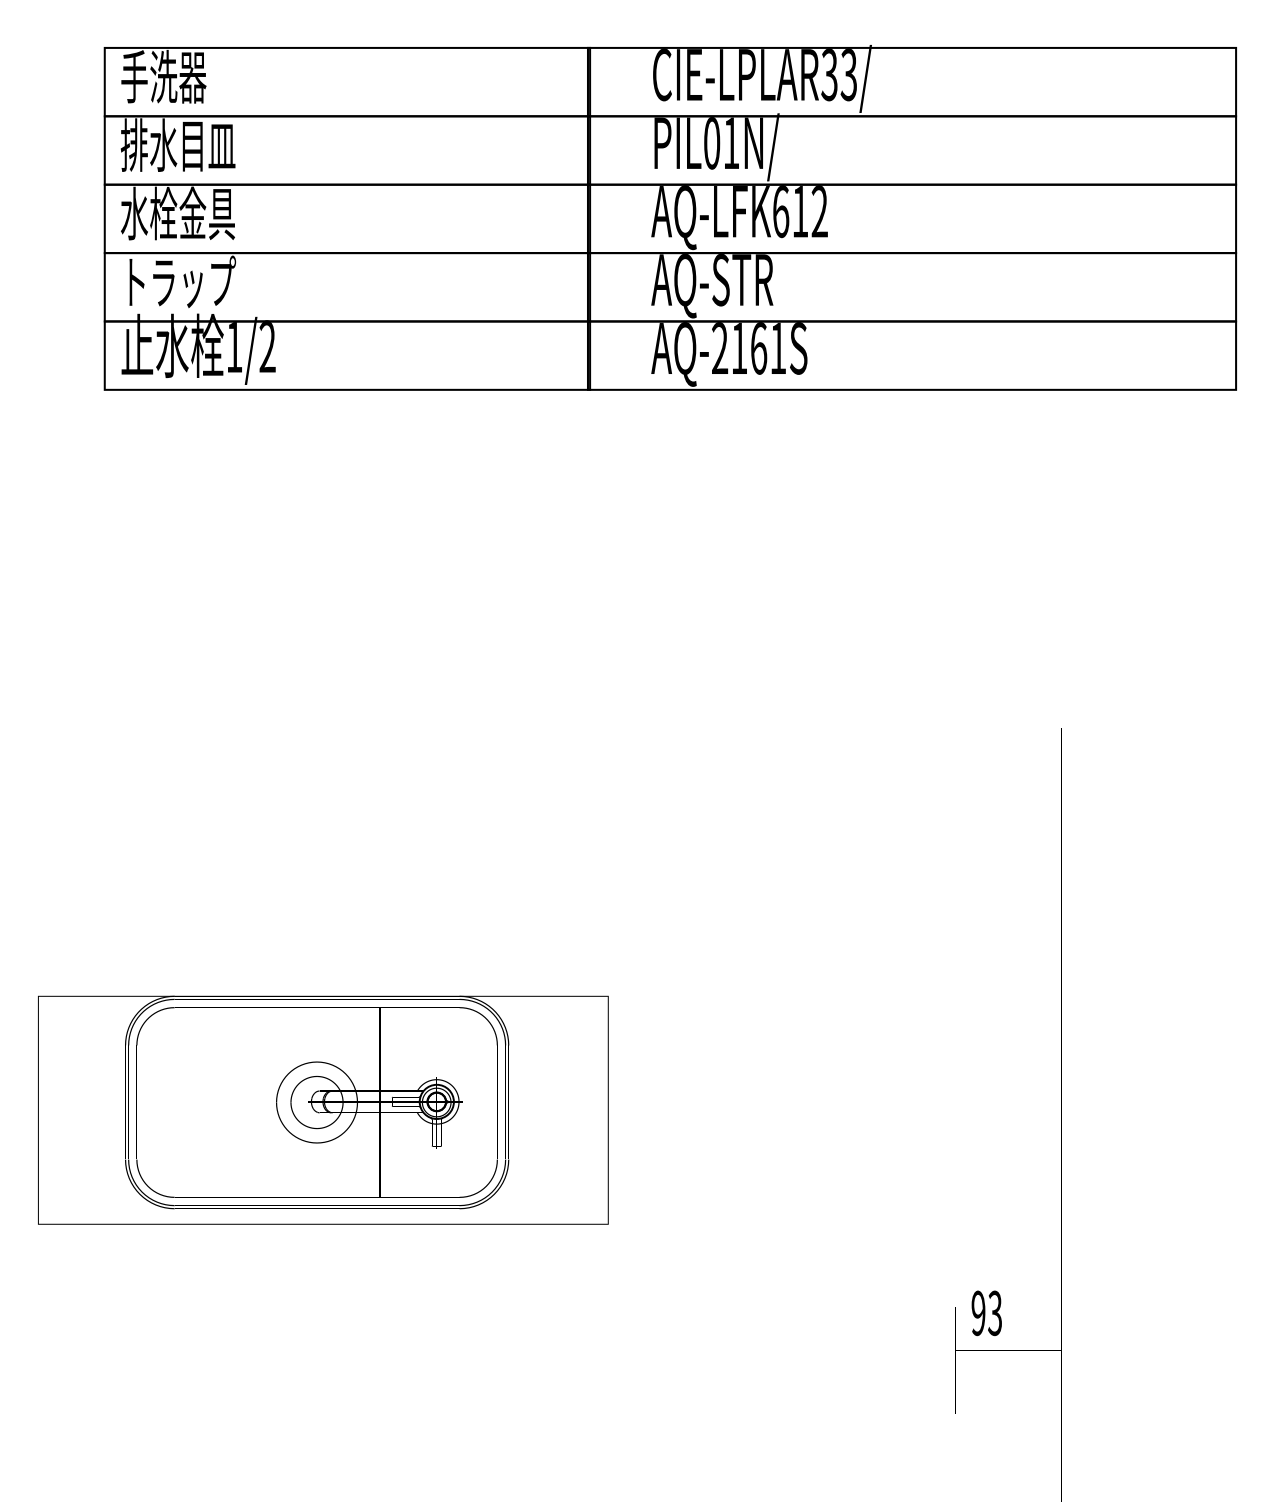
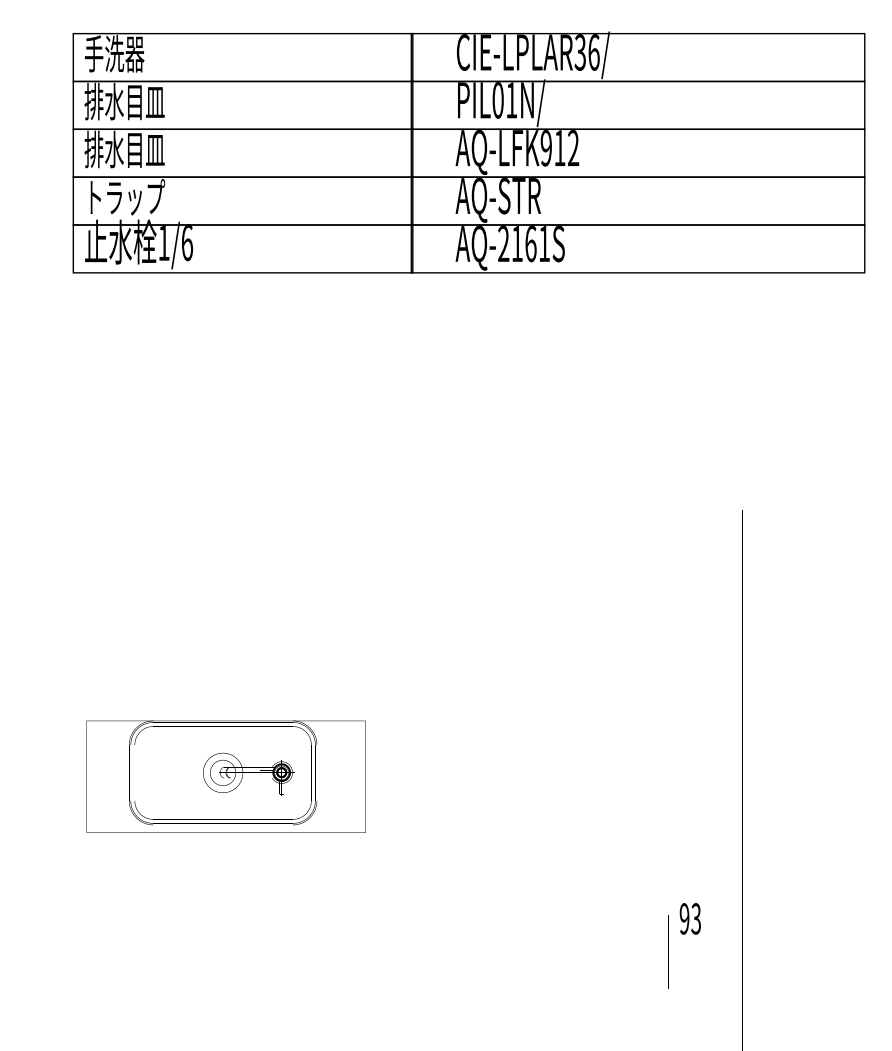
text: (848, 74) -> (593, 52), CIE-LPLAR33/ -> CIE-LPLAR36/
text: (781, 212) -> (546, 148), AQ-LFK612 -> AQ-LFK912
text: (177, 213) -> (124, 149), 水栓金具 -> 排水目皿
text: (266, 347) -> (186, 243), 1/2 -> 1/6
part: (322, 1109) -> (225, 776), size x0.7

